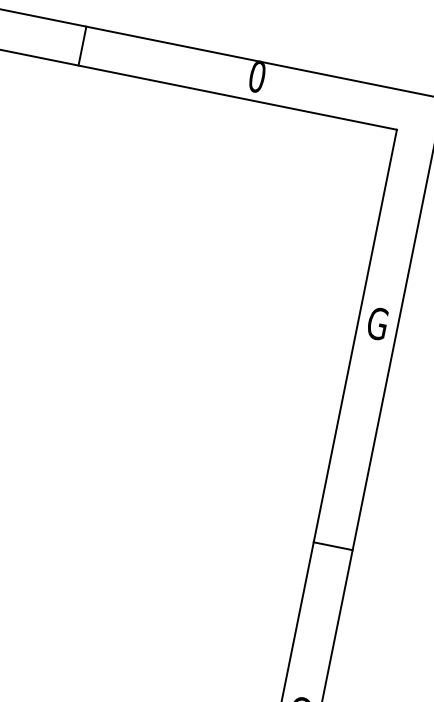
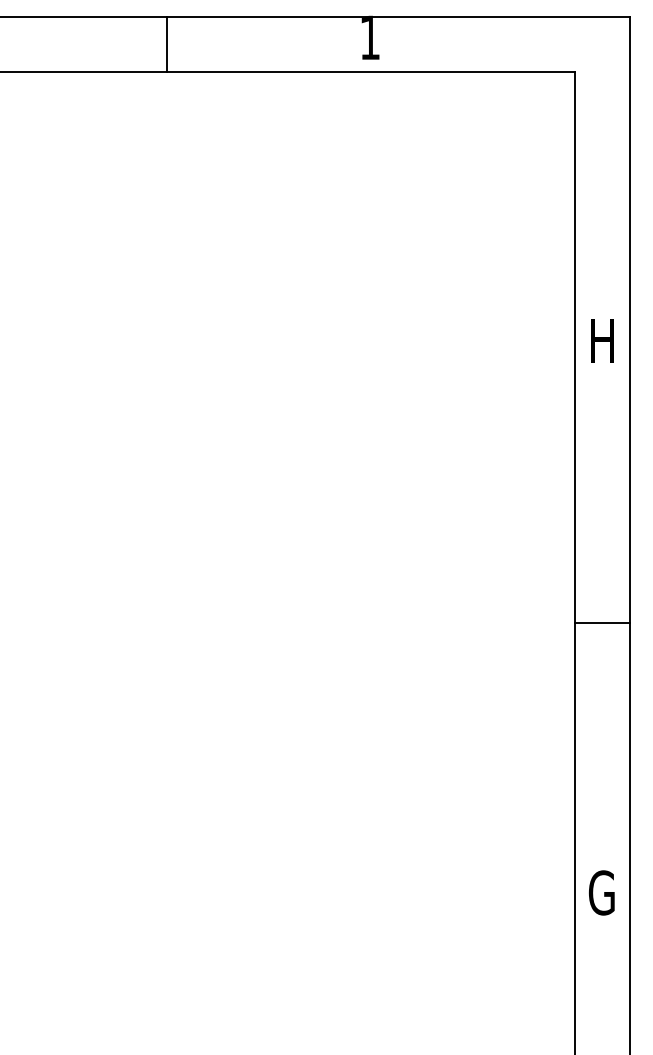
line: (82, 45) -> (166, 43), moved
text: (257, 76) -> (370, 37), 0 -> 1
text: (377, 323) -> (601, 340), G -> H
line: (333, 546) -> (602, 623), moved

